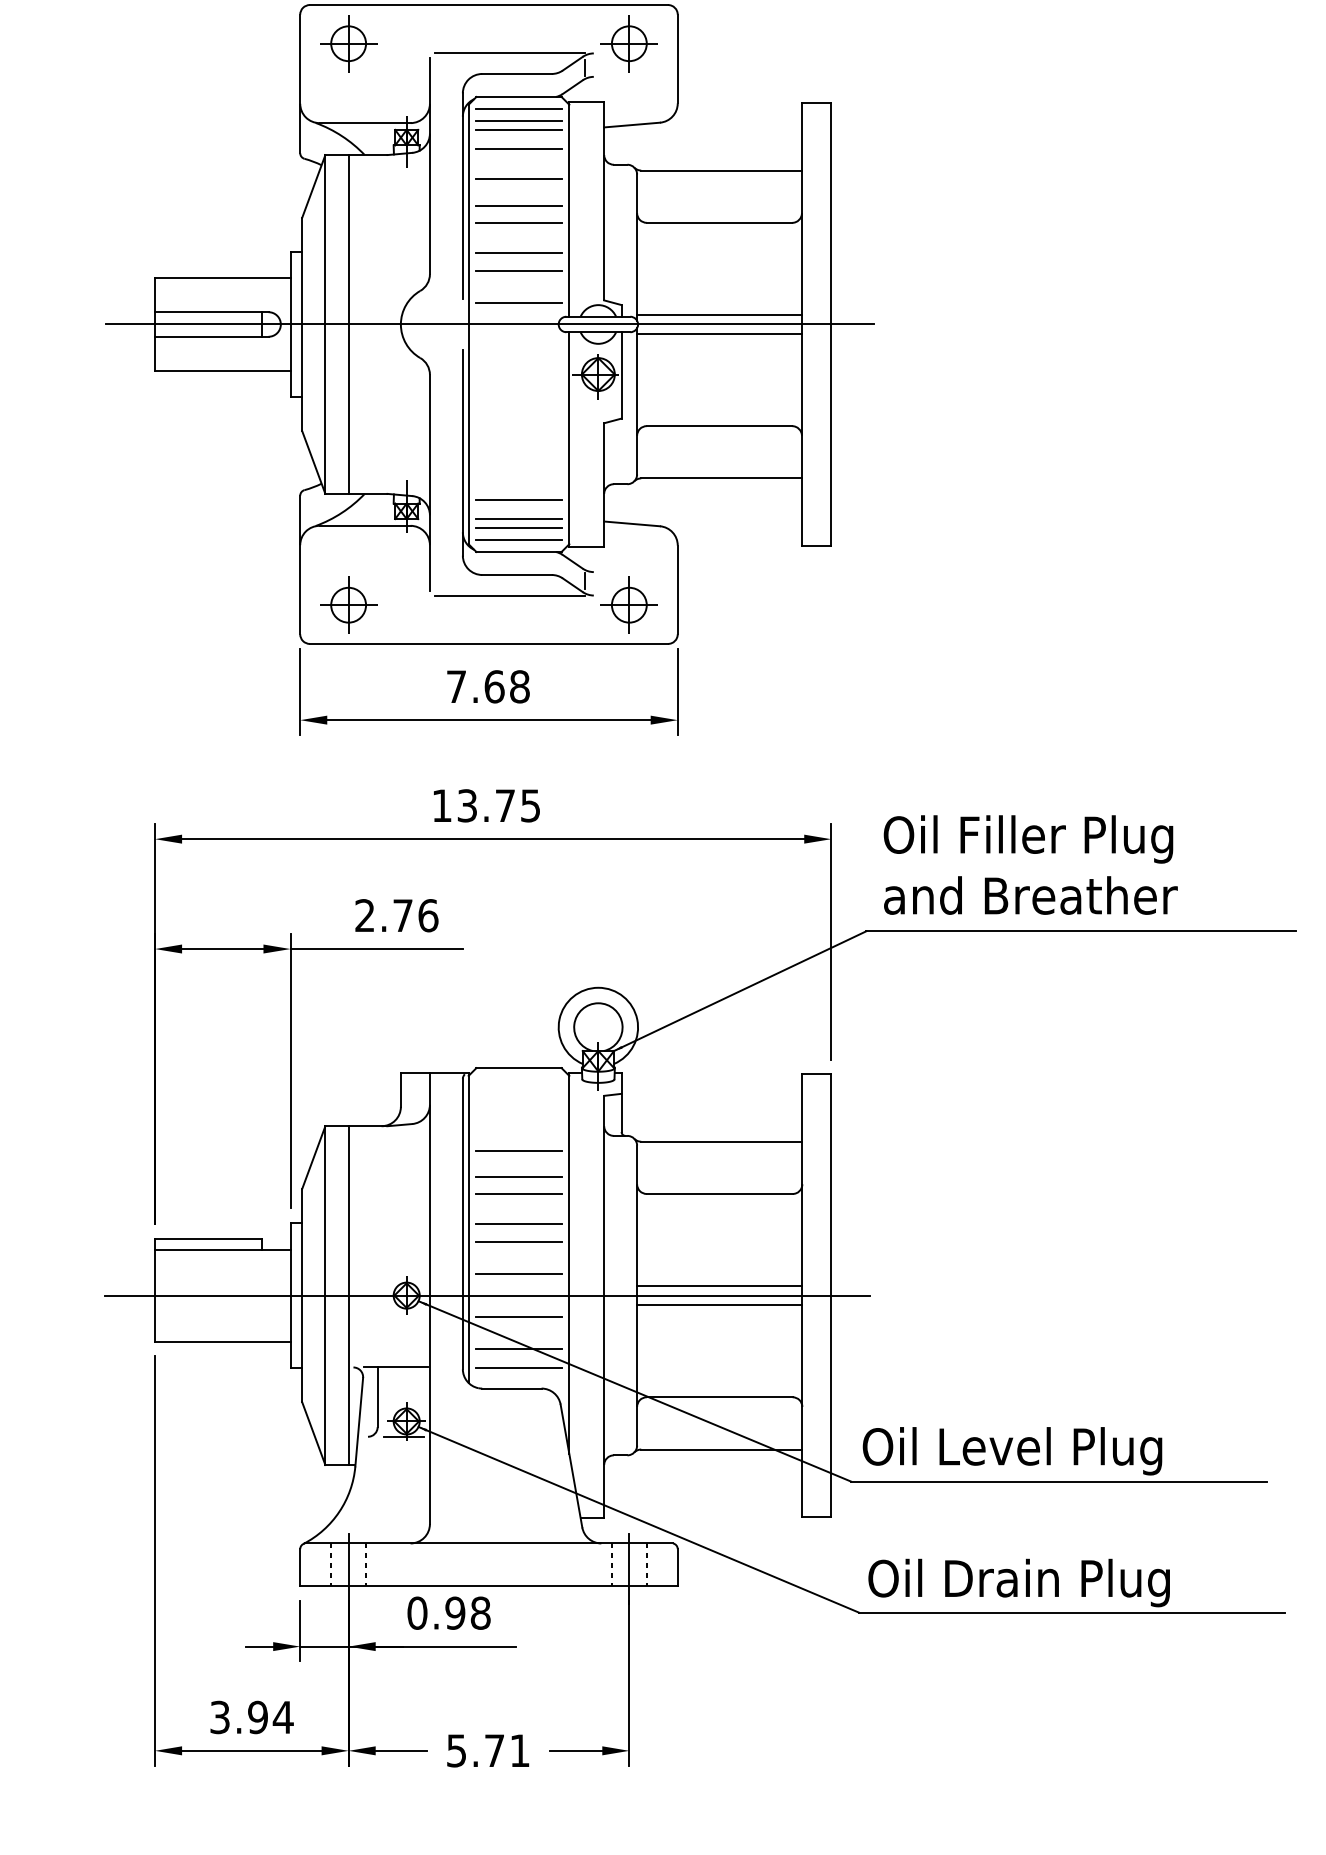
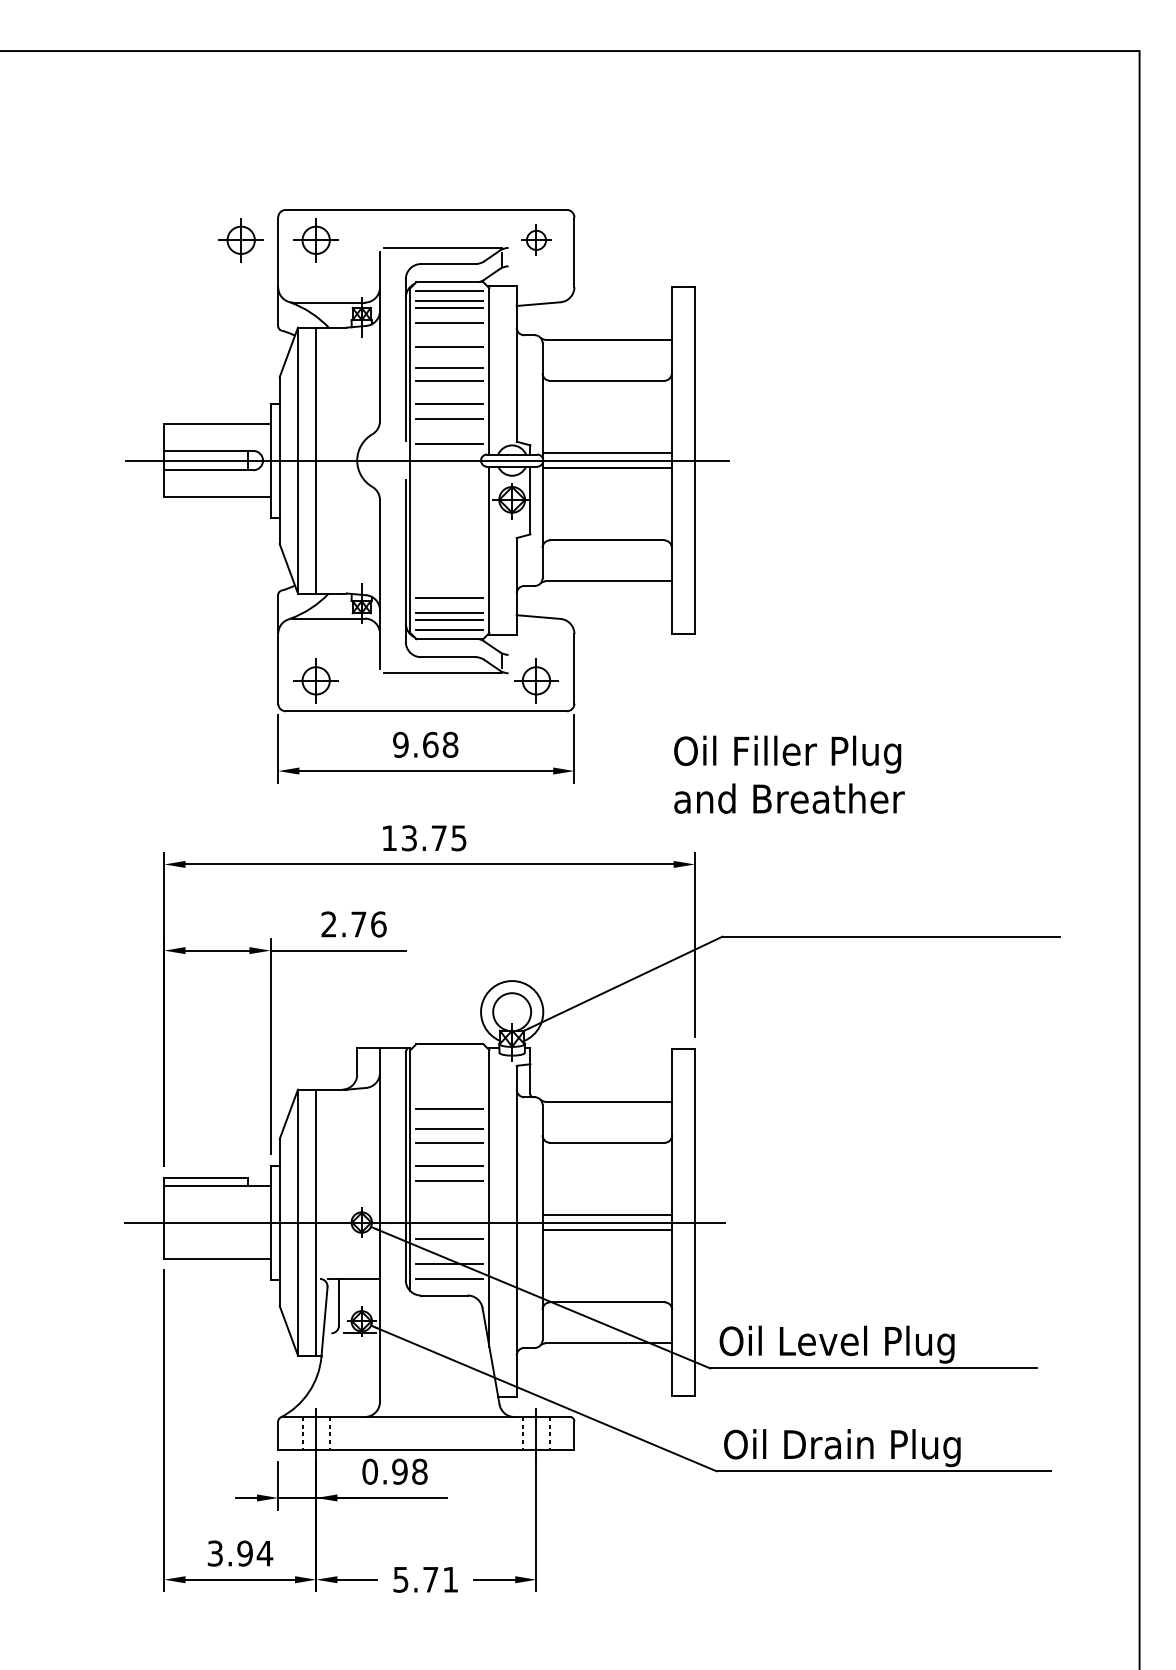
part: (252, 43) -> (240, 240), added
part: (629, 43) -> (536, 240), size x0.7
text: (456, 686) -> (400, 744), 7.68 -> 9.68
text: (1030, 864) -> (789, 774), moved
line: (518, 1273) -> (449, 1205), removed

